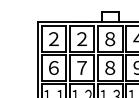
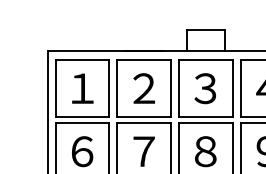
text: (53, 38) -> (81, 87), ２ -> １
text: (110, 39) -> (206, 89), ８ -> ３

